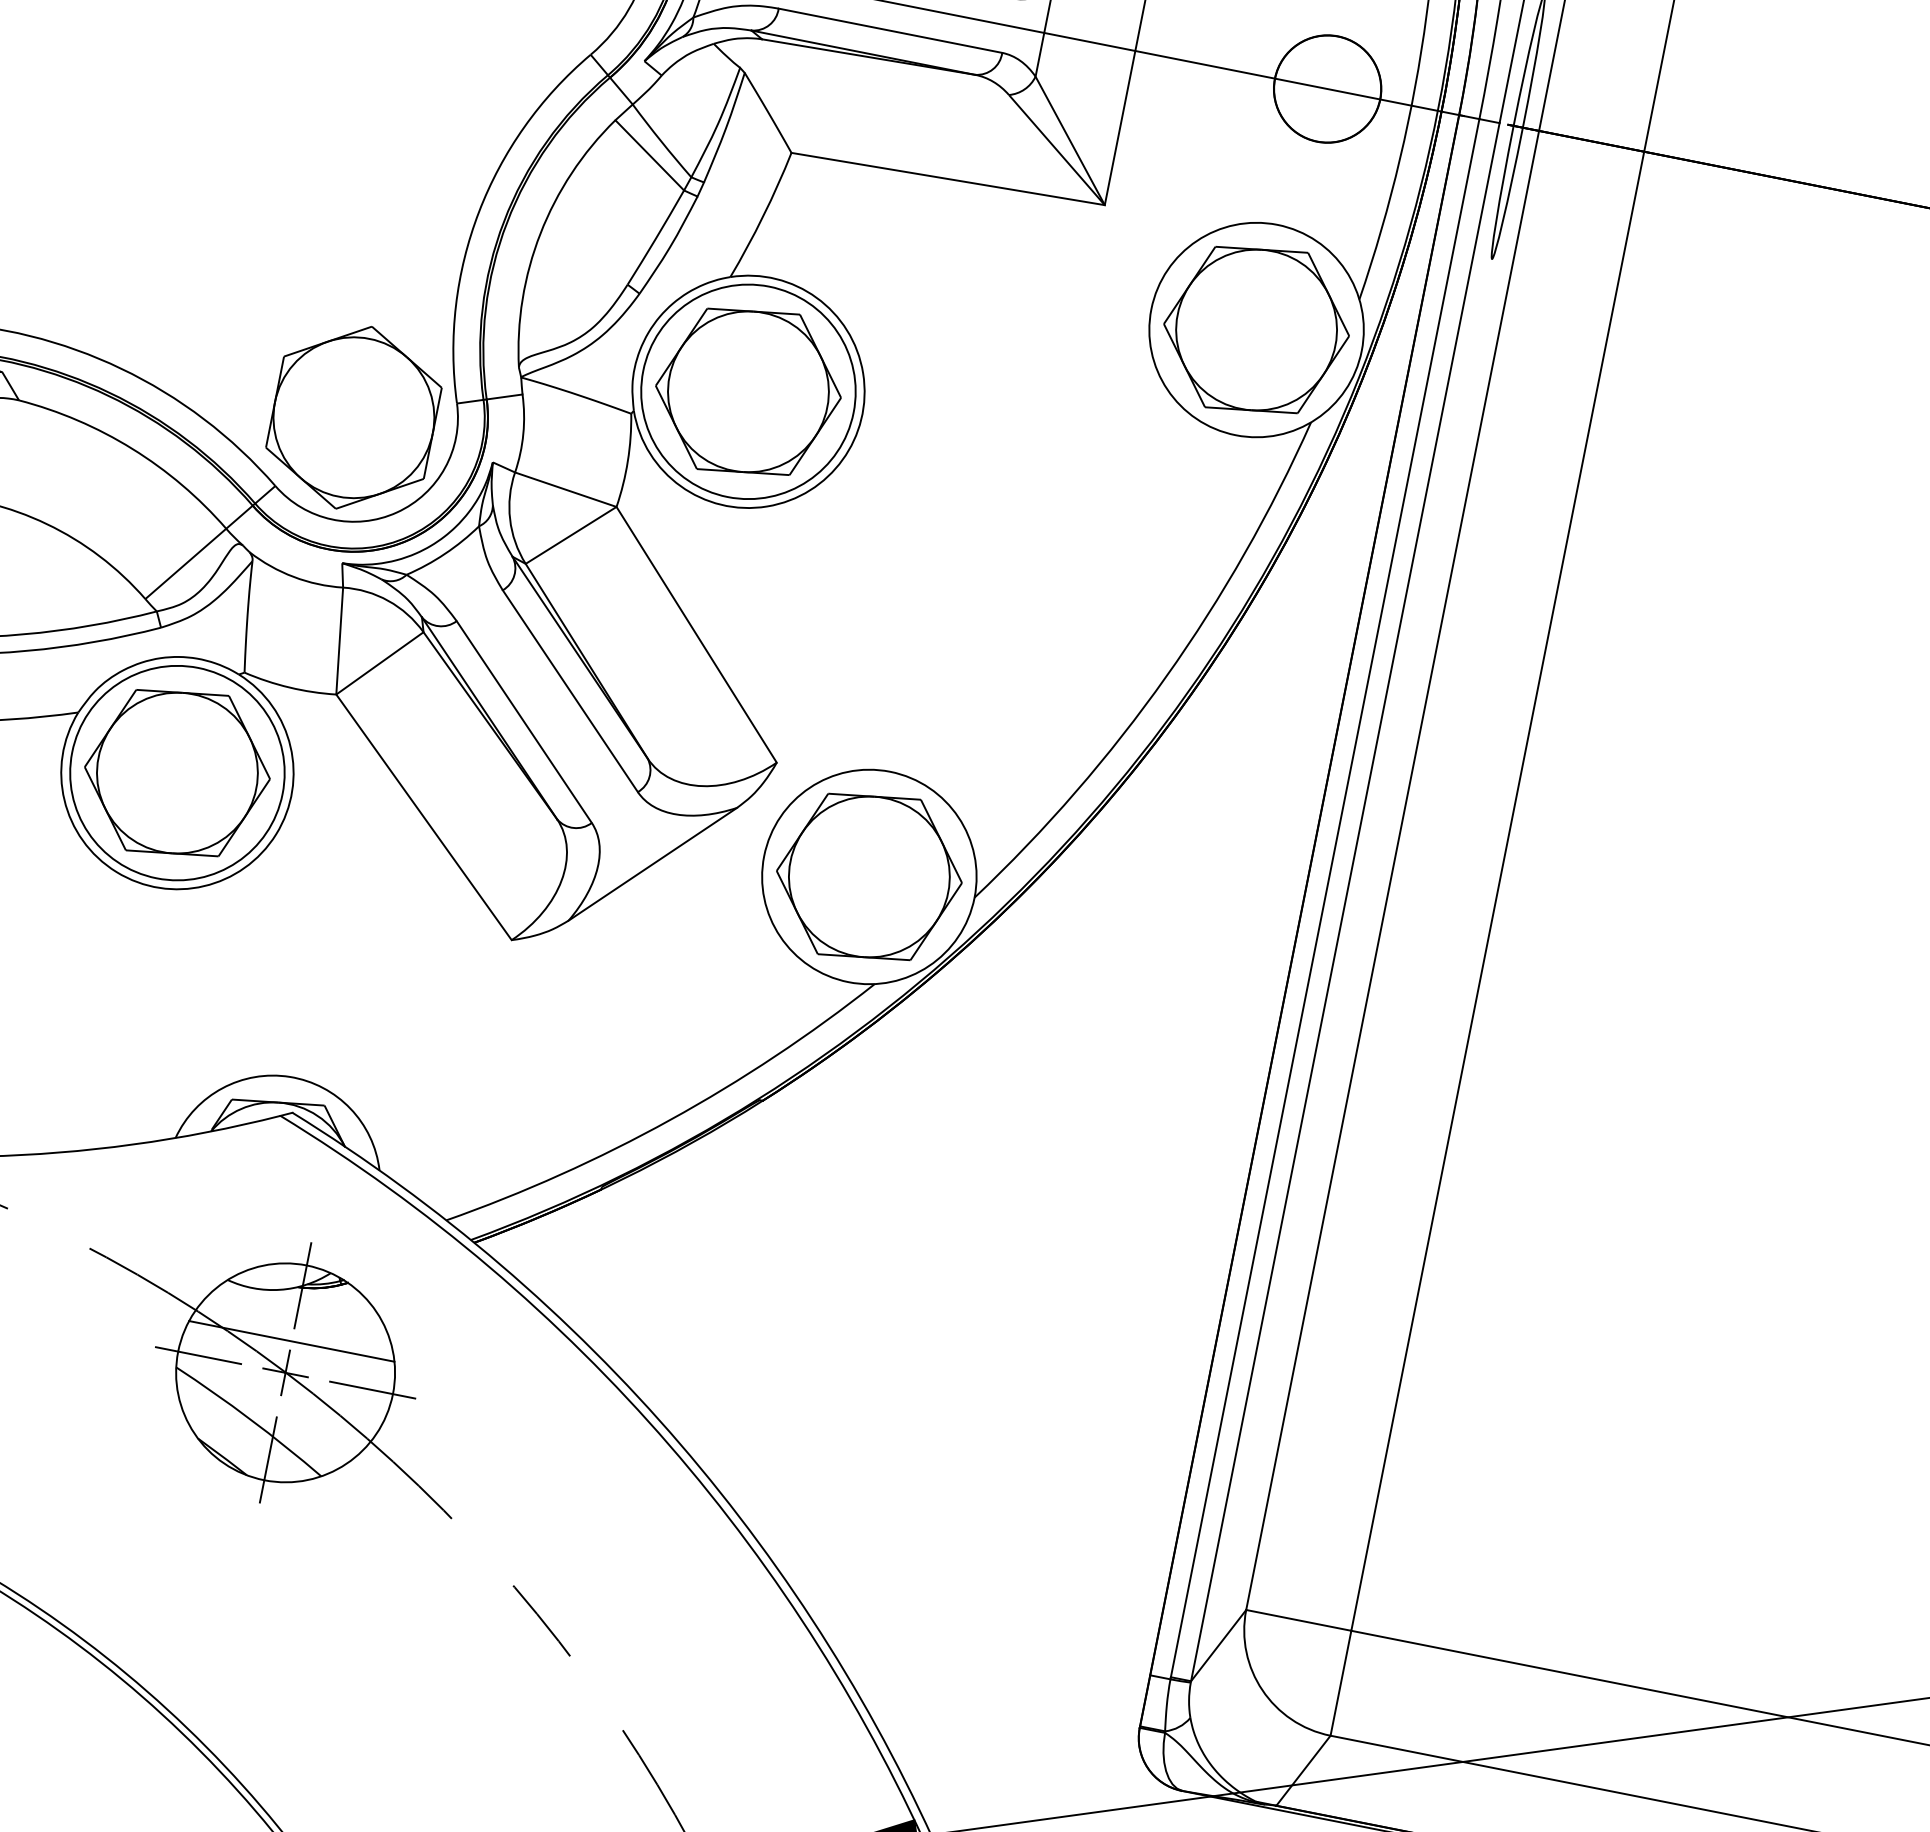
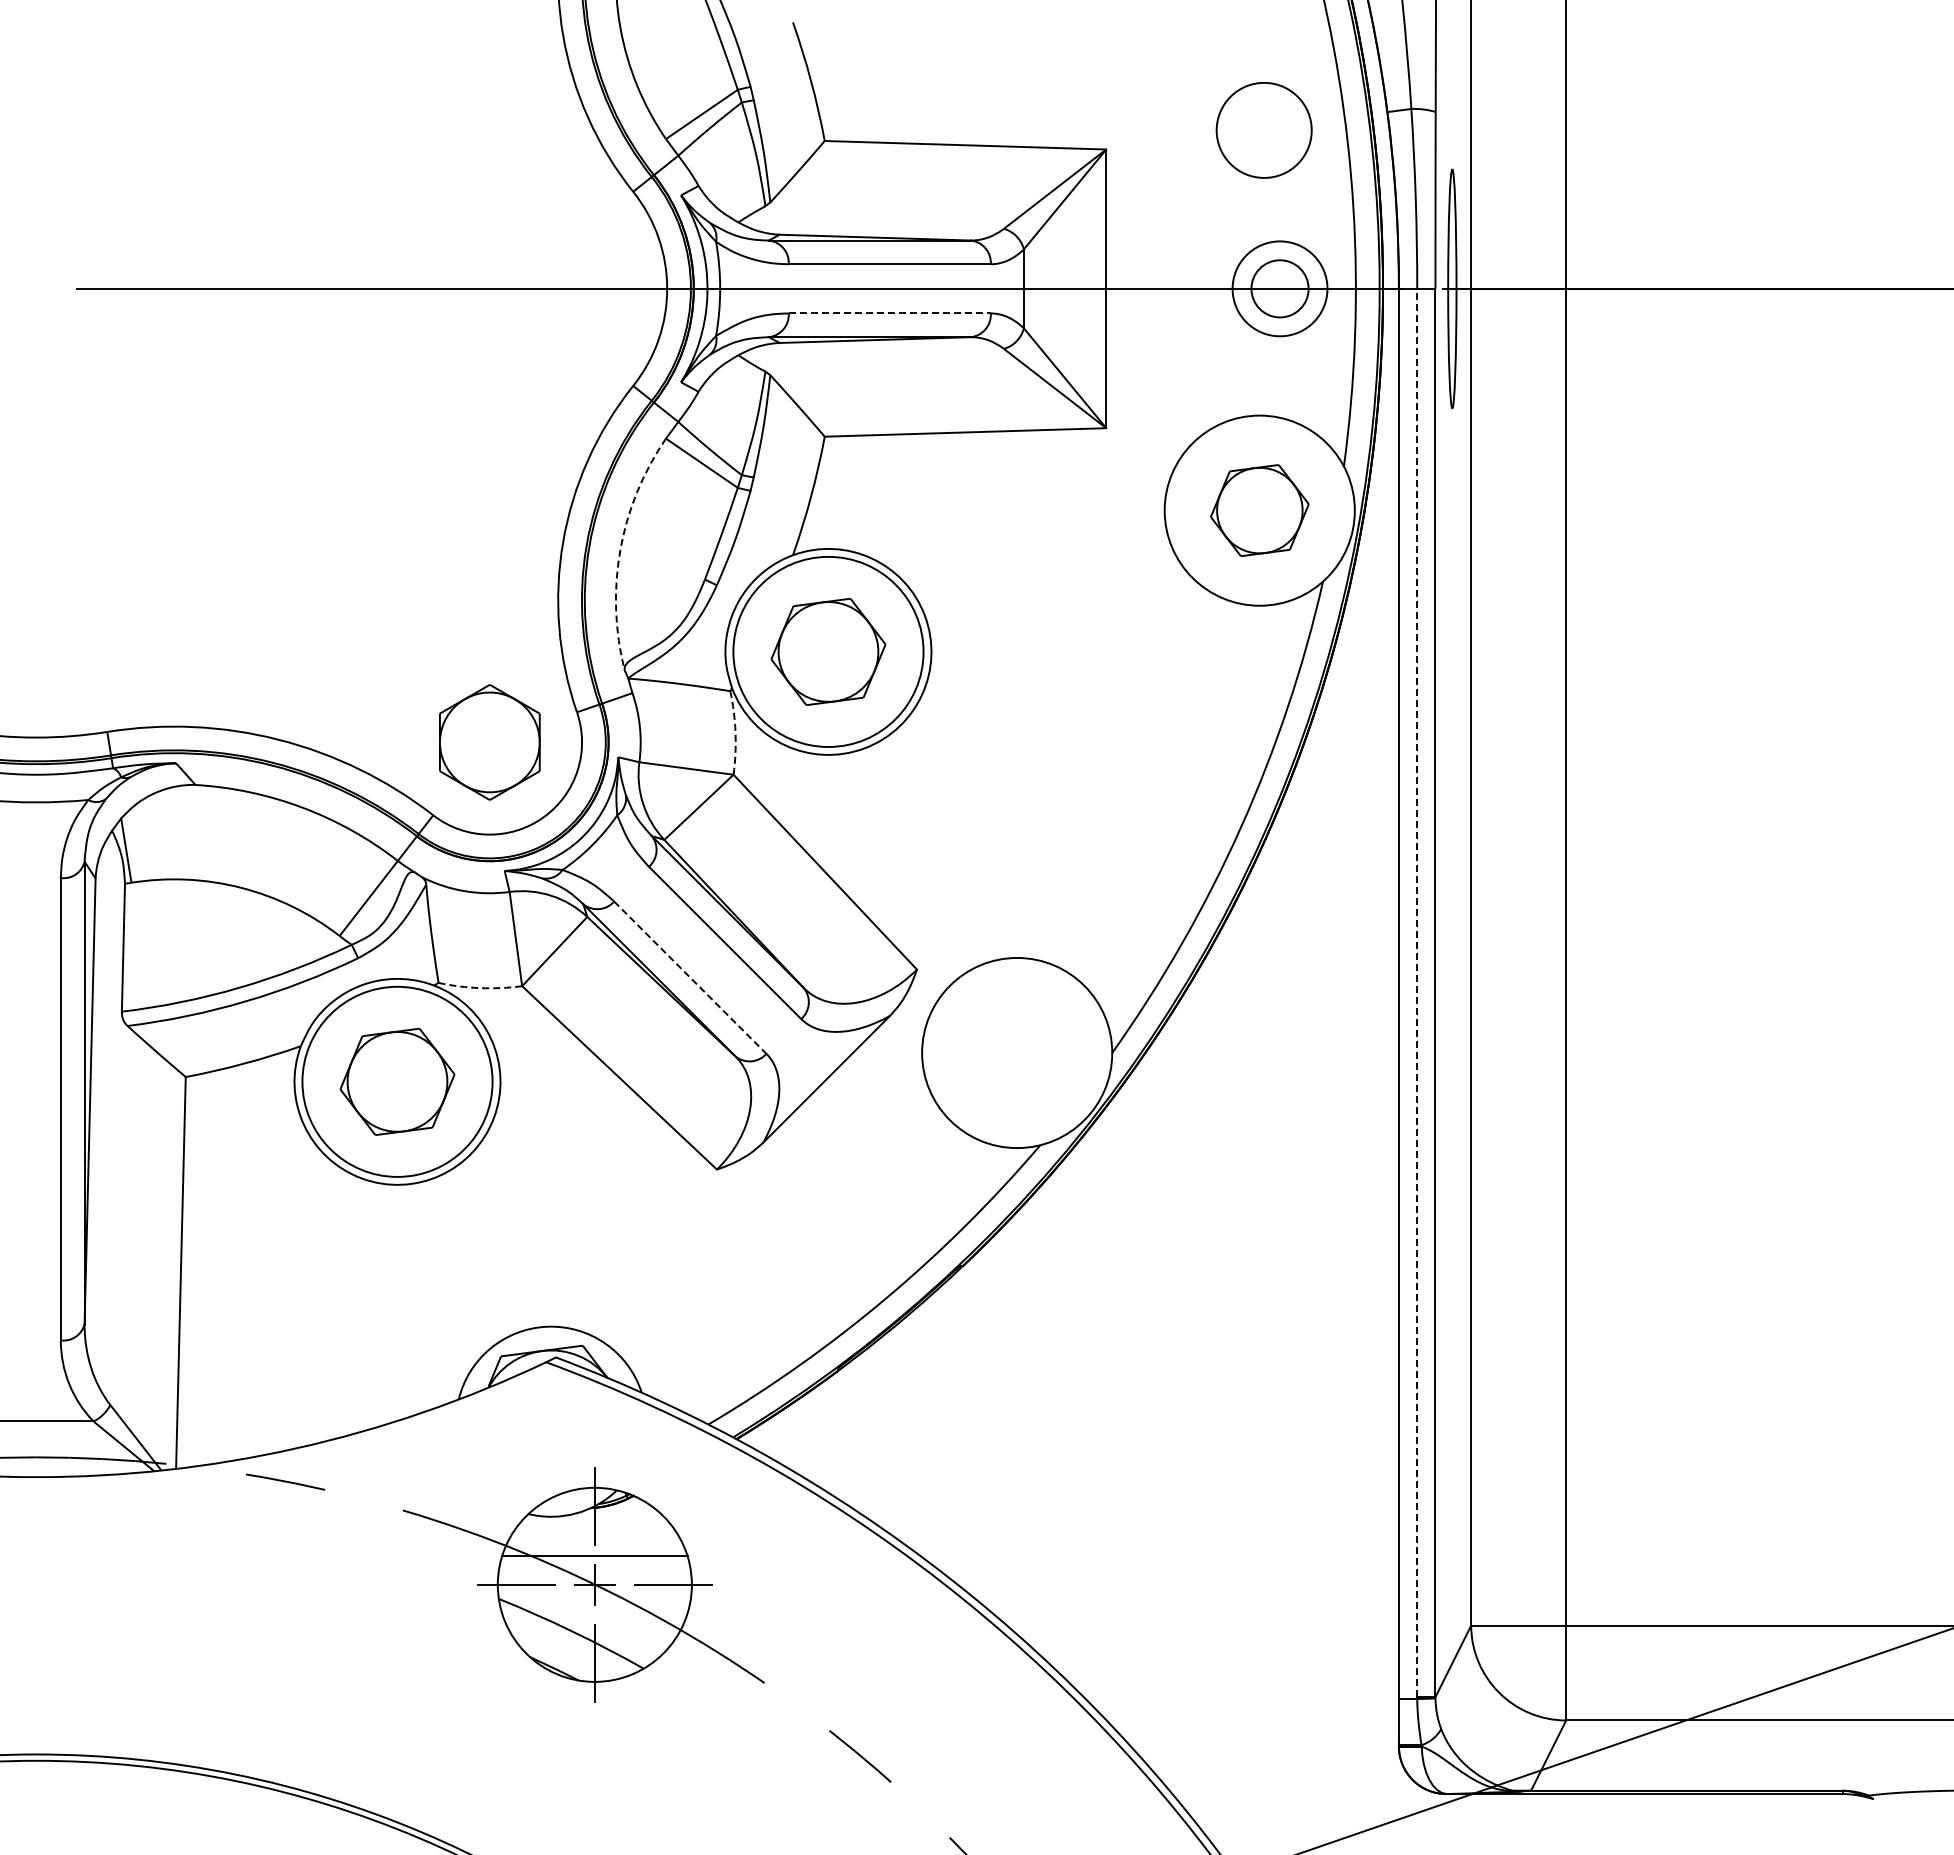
line: (891, 30) -> (890, 313), solid -> dashed
circle: (1327, 88) -> (1279, 288), size x0.6
arc: (540, 234) -> (620, 550), solid -> dashed
part: (1256, 329) -> (1259, 510), size x0.6
part: (748, 391) -> (828, 651), size x0.7
part: (353, 417) -> (489, 742), size x0.7
arc: (627, 460) -> (735, 732), solid -> dashed
arc: (289, 687) -> (480, 988), solid -> dashed
line: (524, 721) -> (690, 977), solid -> dashed
part: (177, 772) -> (397, 1081), size x0.7
part: (869, 876) -> (1017, 1052), removed
line: (1325, 897) -> (1417, 992), solid -> dashed

